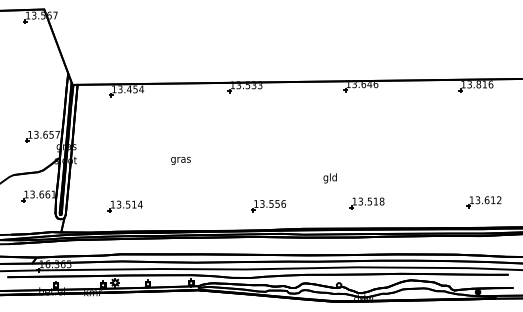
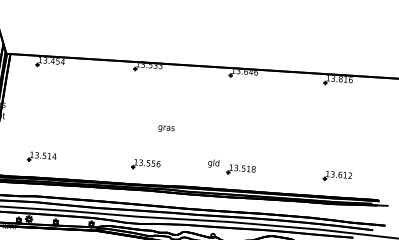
text: (180, 160) -> (166, 128), moved
text: (329, 178) -> (213, 163), moved
part: (268, 206) -> (145, 165), moved

